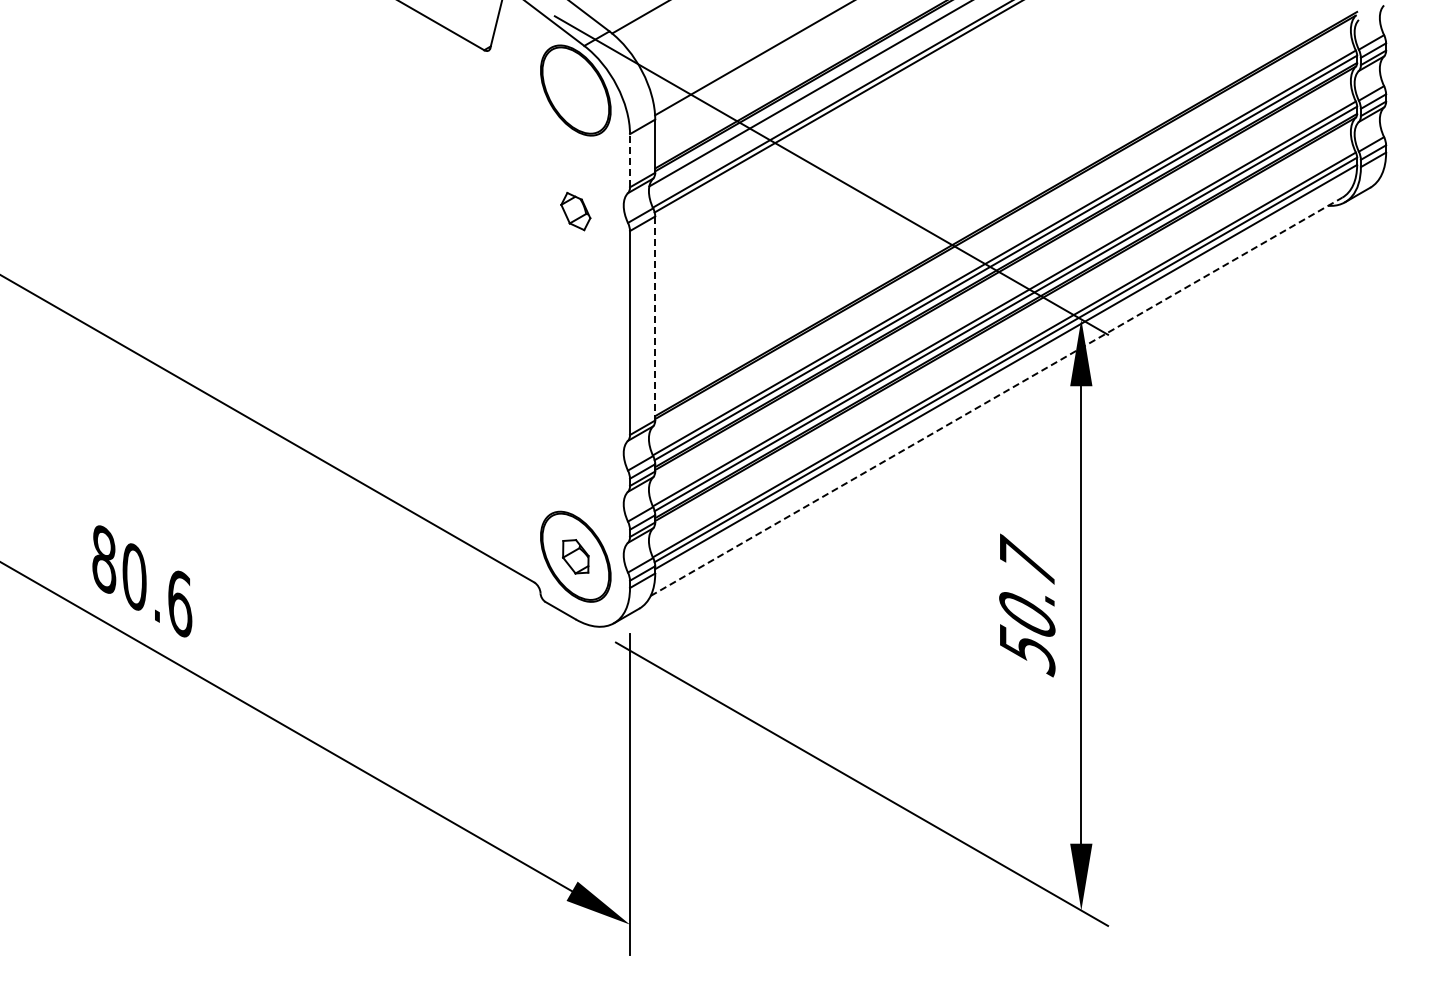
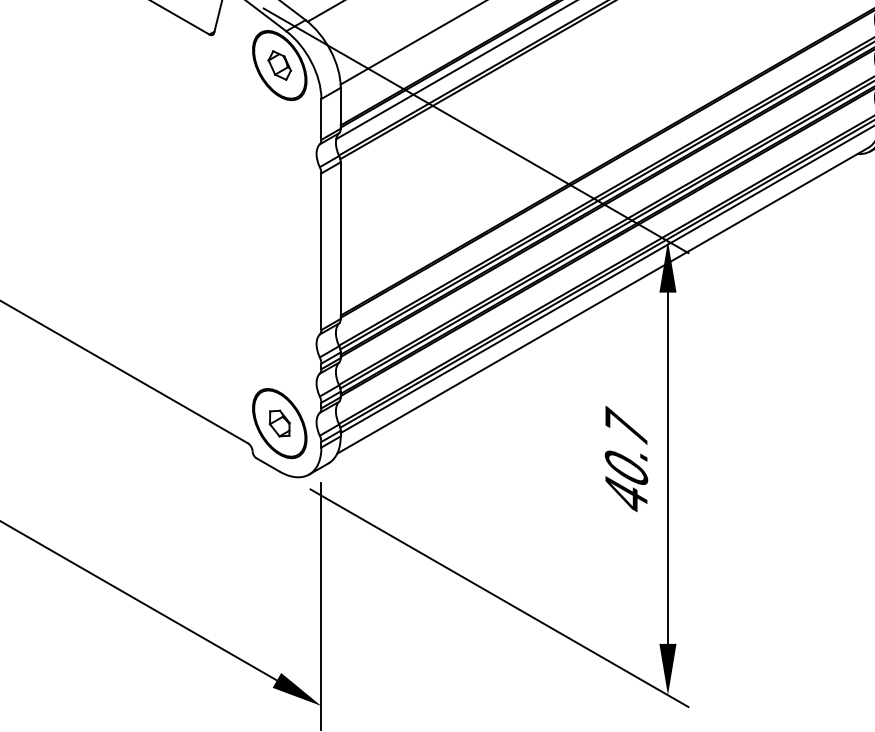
line: (630, 160) -> (321, 119), dashed -> solid
part: (575, 211) -> (279, 65), moved
line: (655, 318) -> (340, 240), dashed -> solid
line: (996, 396) -> (602, 300), dashed -> solid
text: (1027, 650) -> (626, 495), 50.7 -> 40.7

